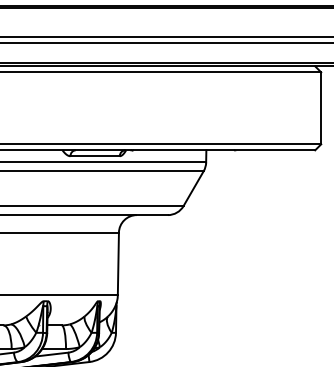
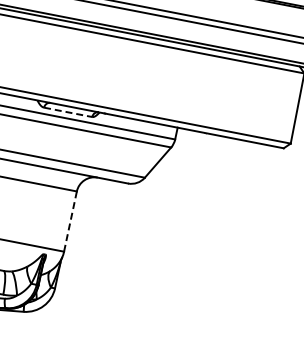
line: (95, 156) -> (68, 112), solid -> dashed
line: (118, 263) -> (70, 221), solid -> dashed

